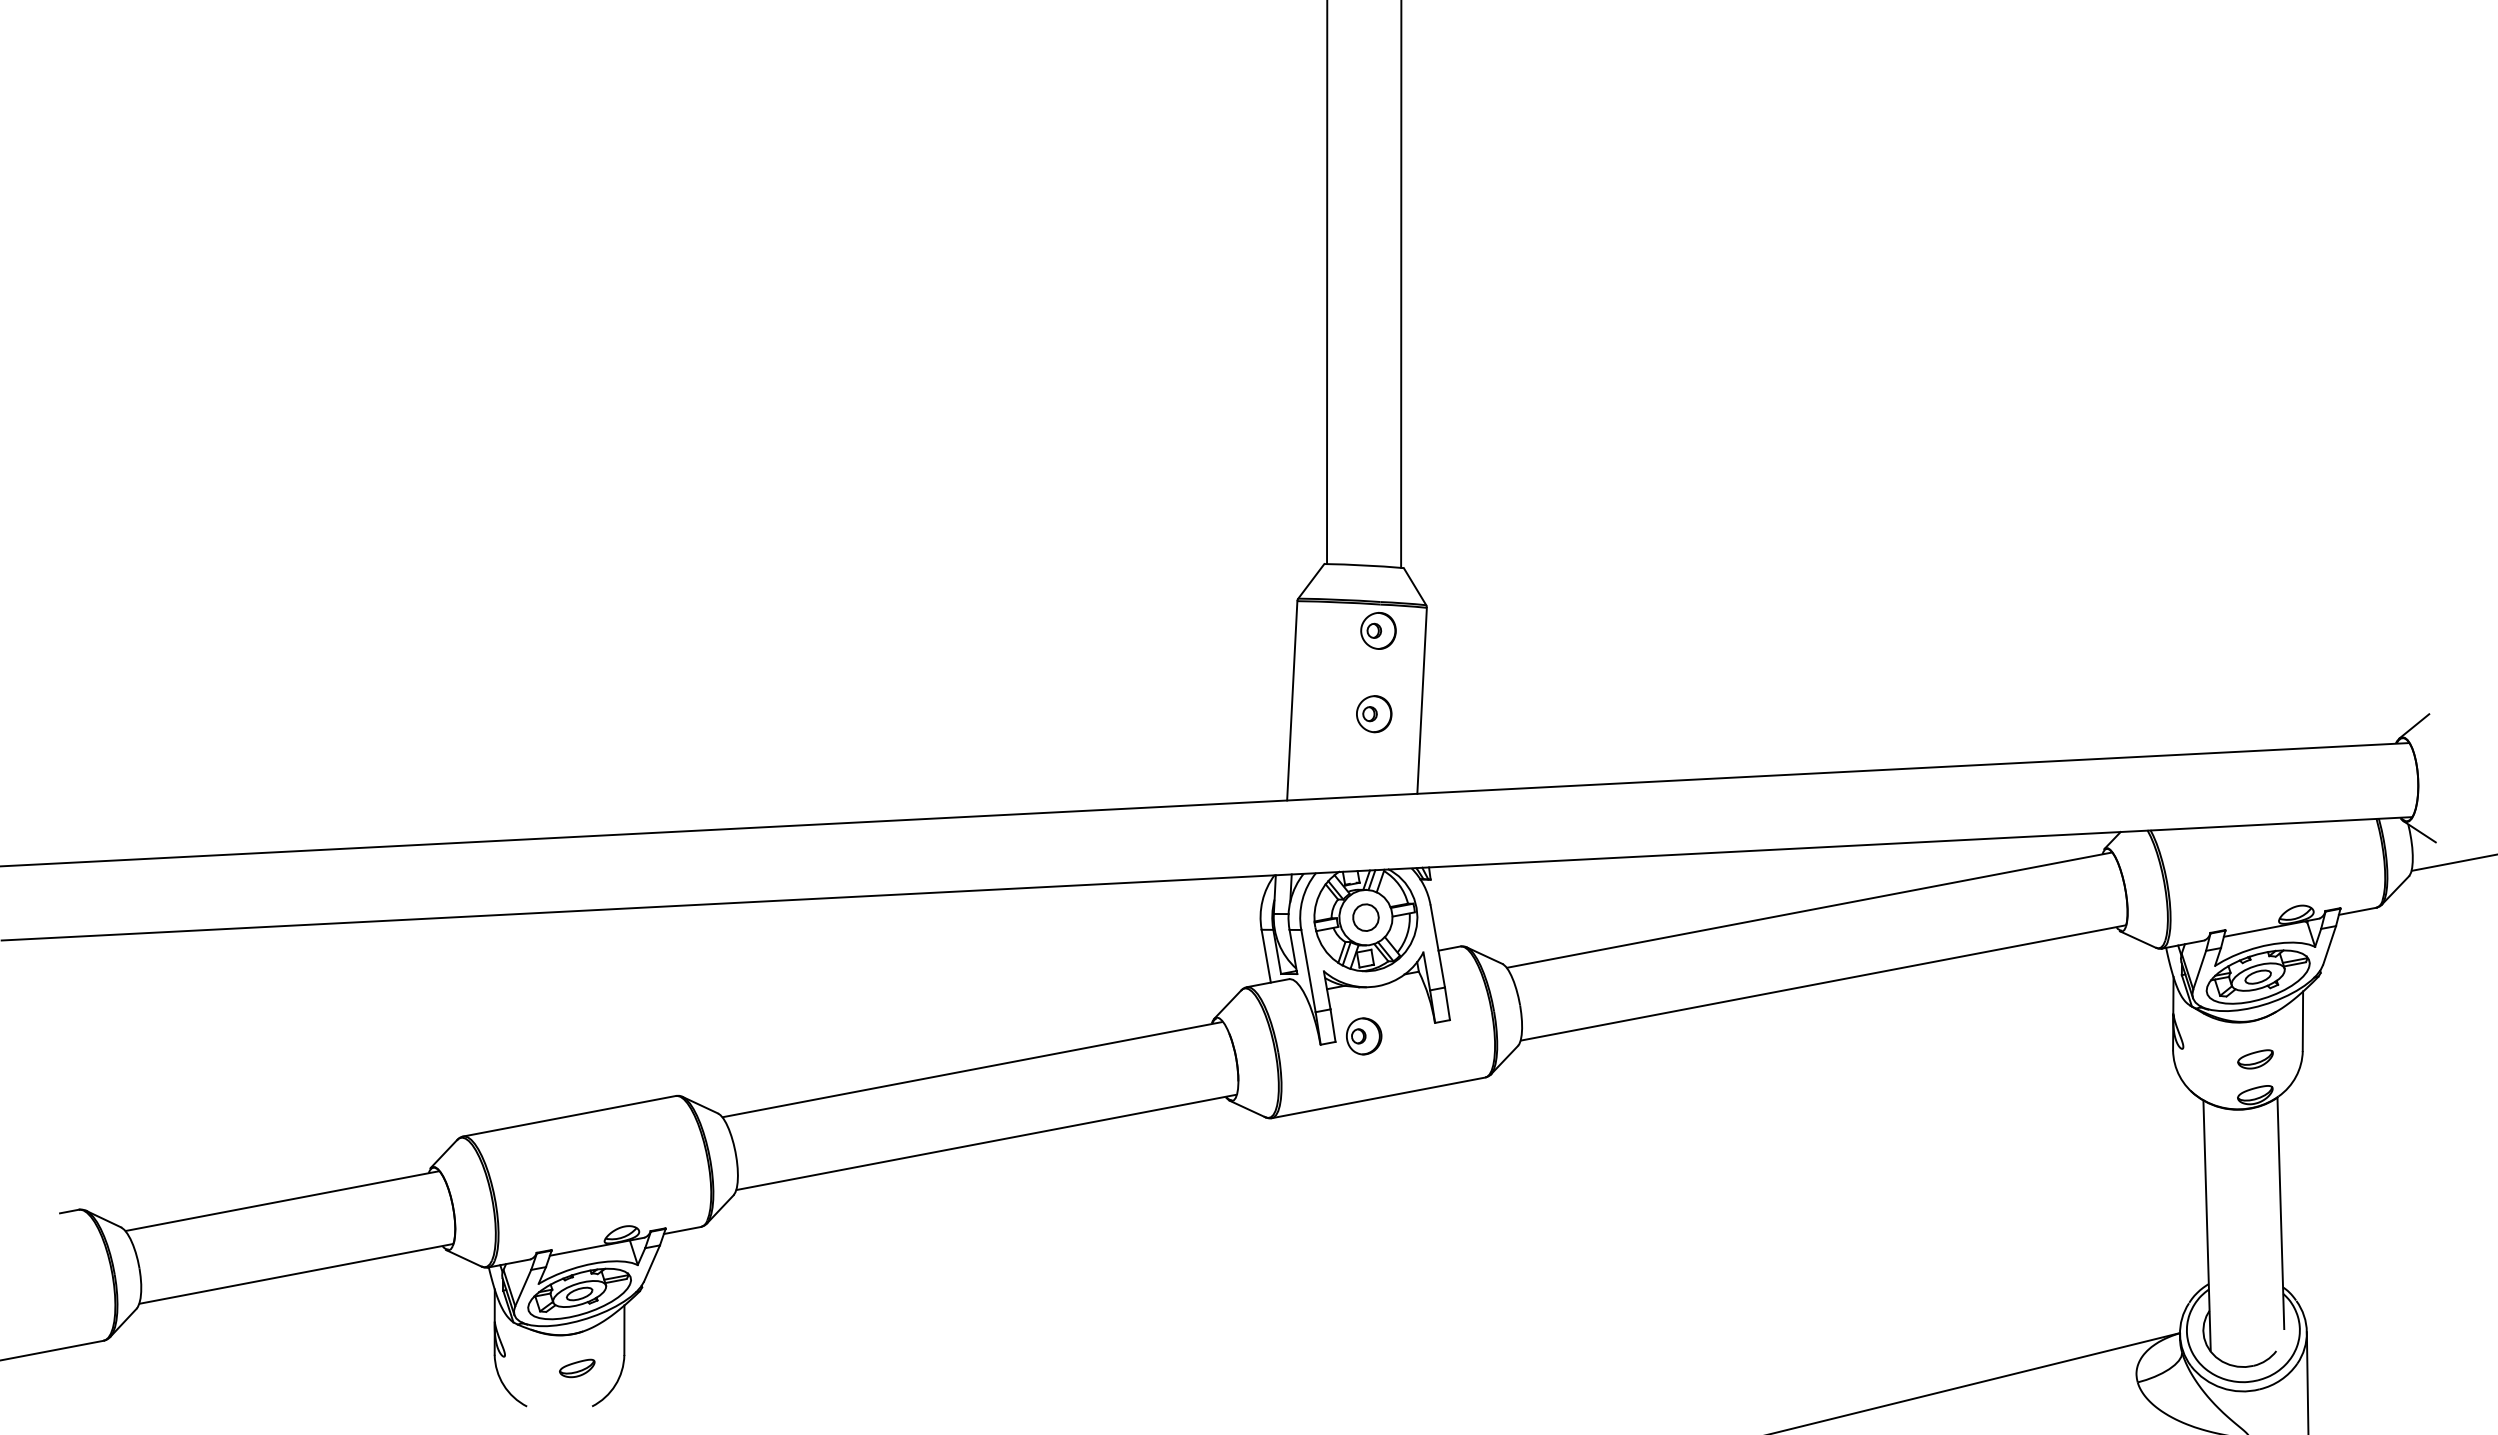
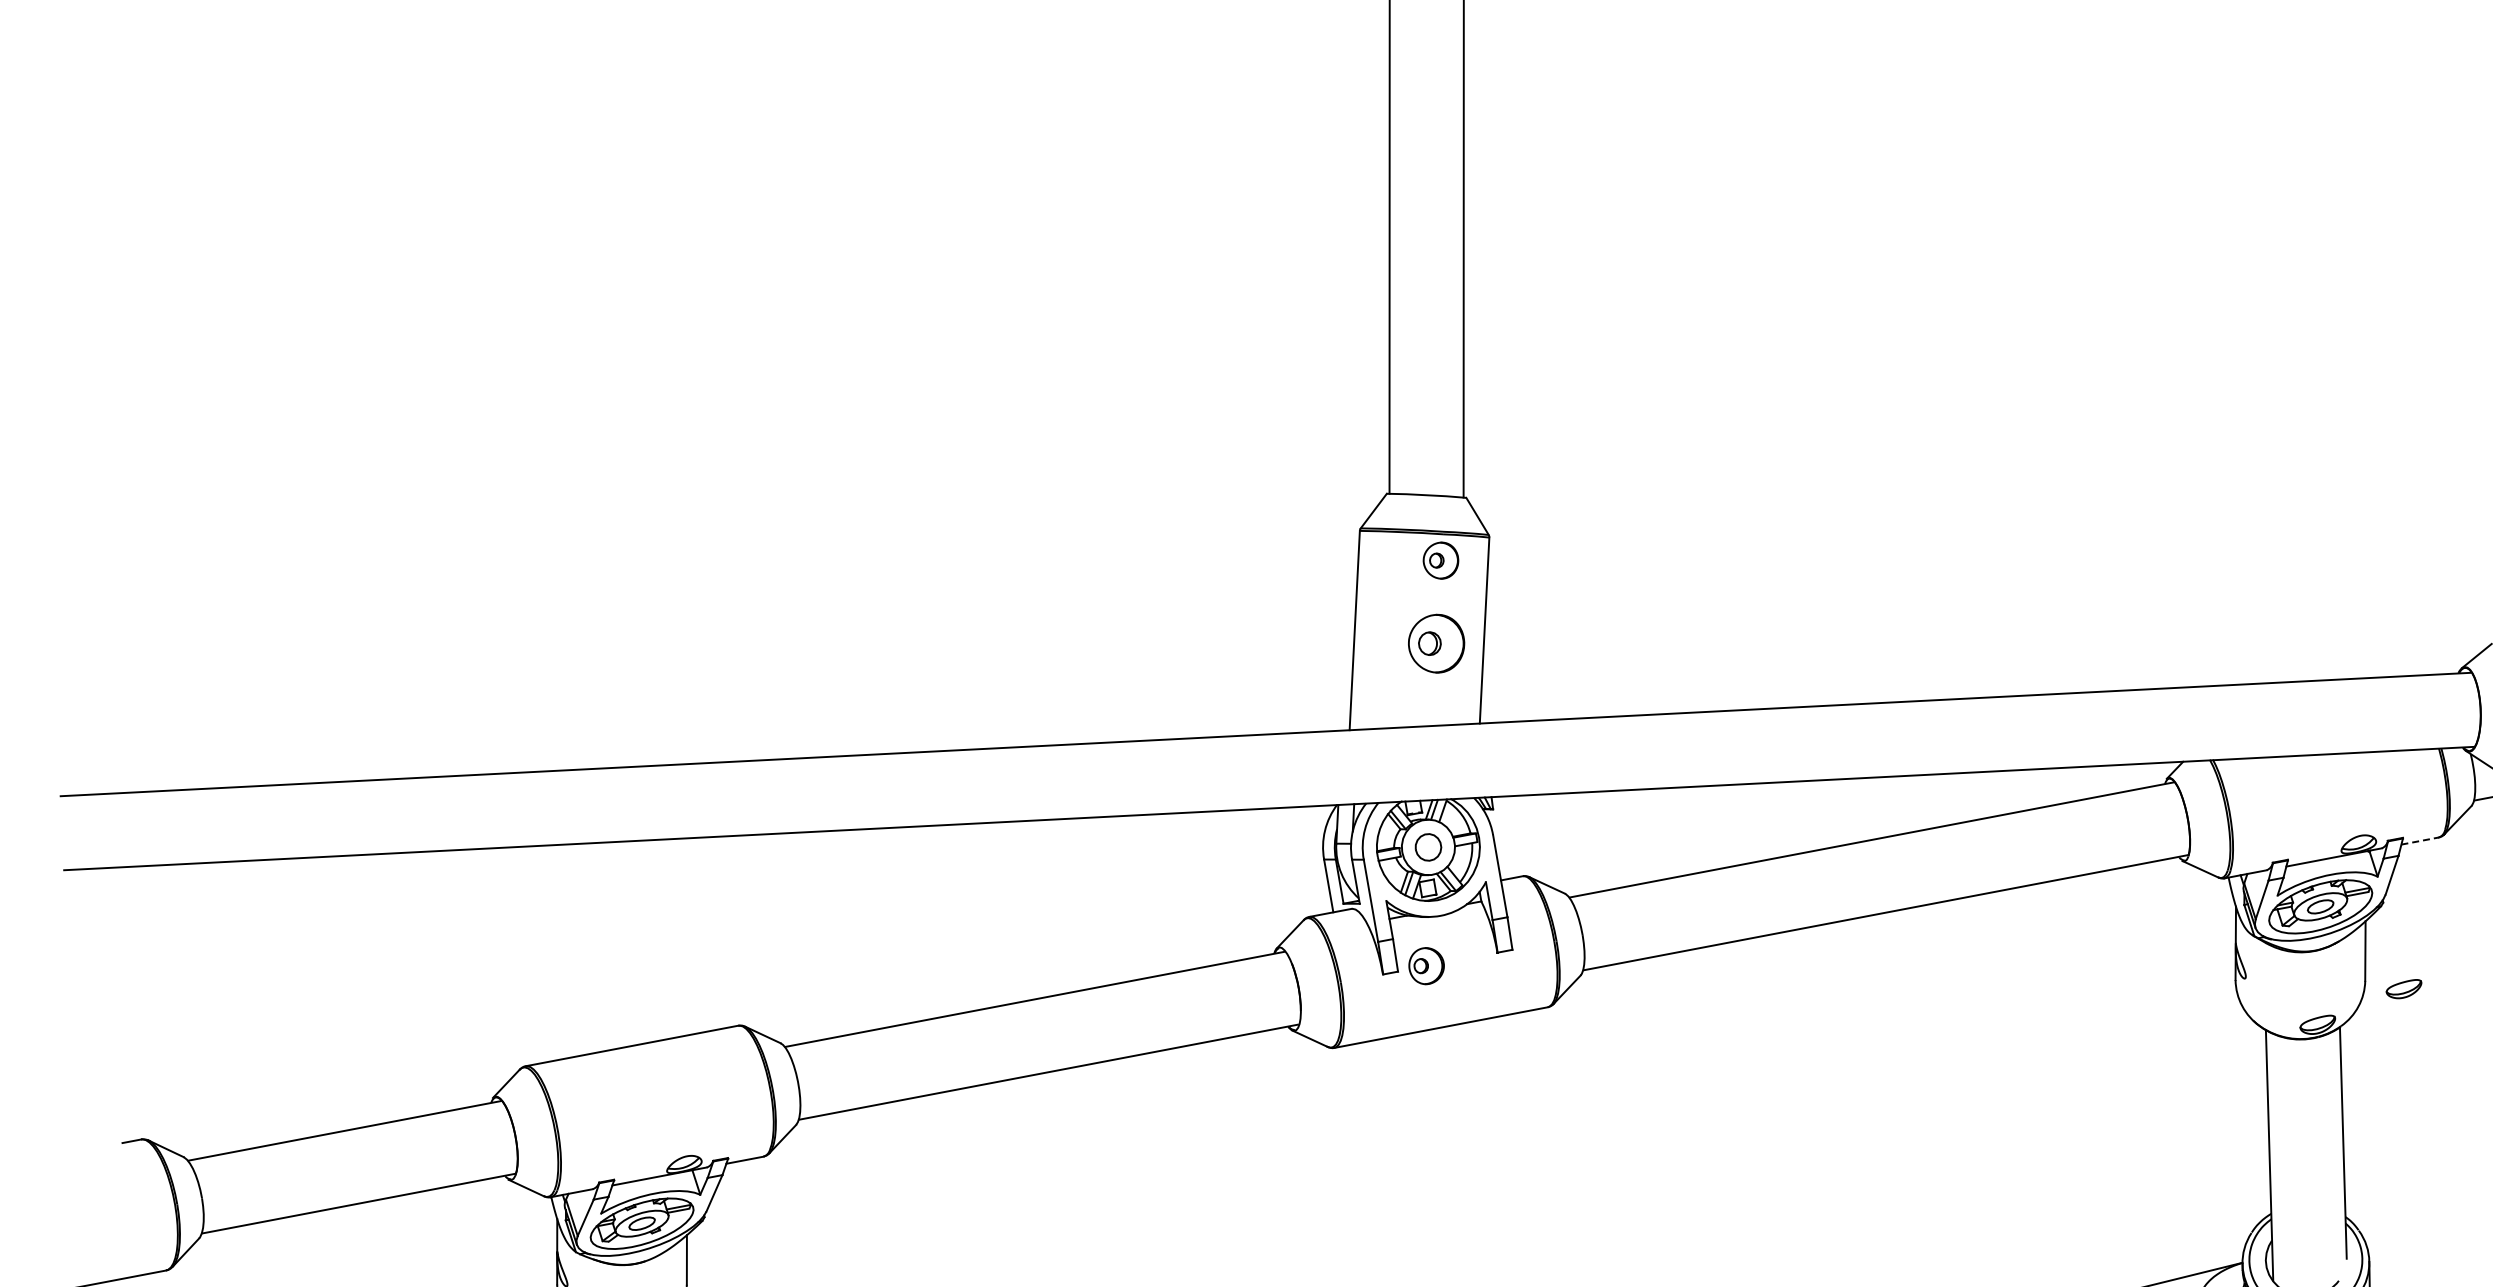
part: (1374, 714) -> (1436, 644), size x1.6
line: (2358, 911) -> (2420, 841), solid -> dashed
part: (2255, 1059) -> (2403, 989), moved

